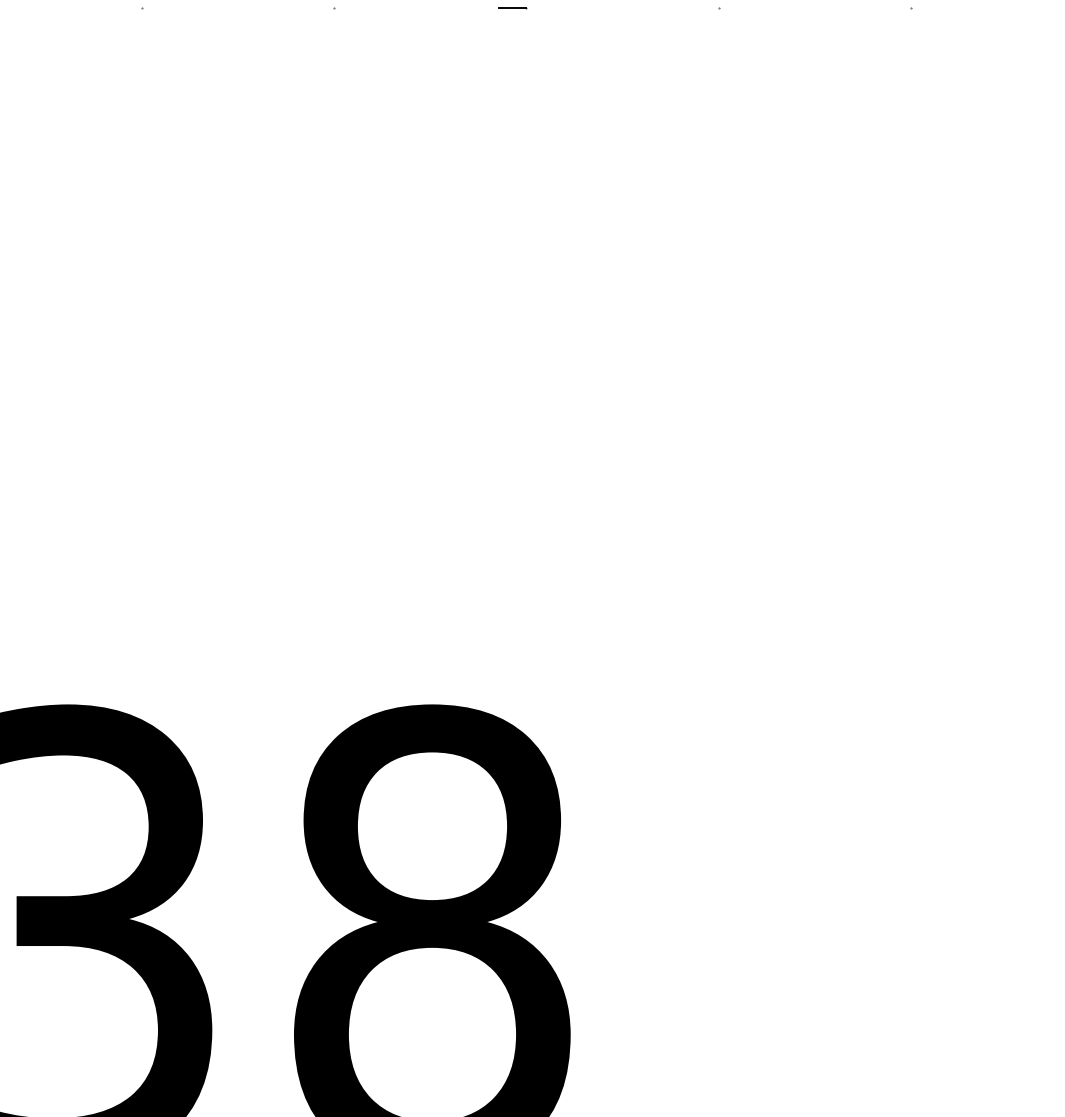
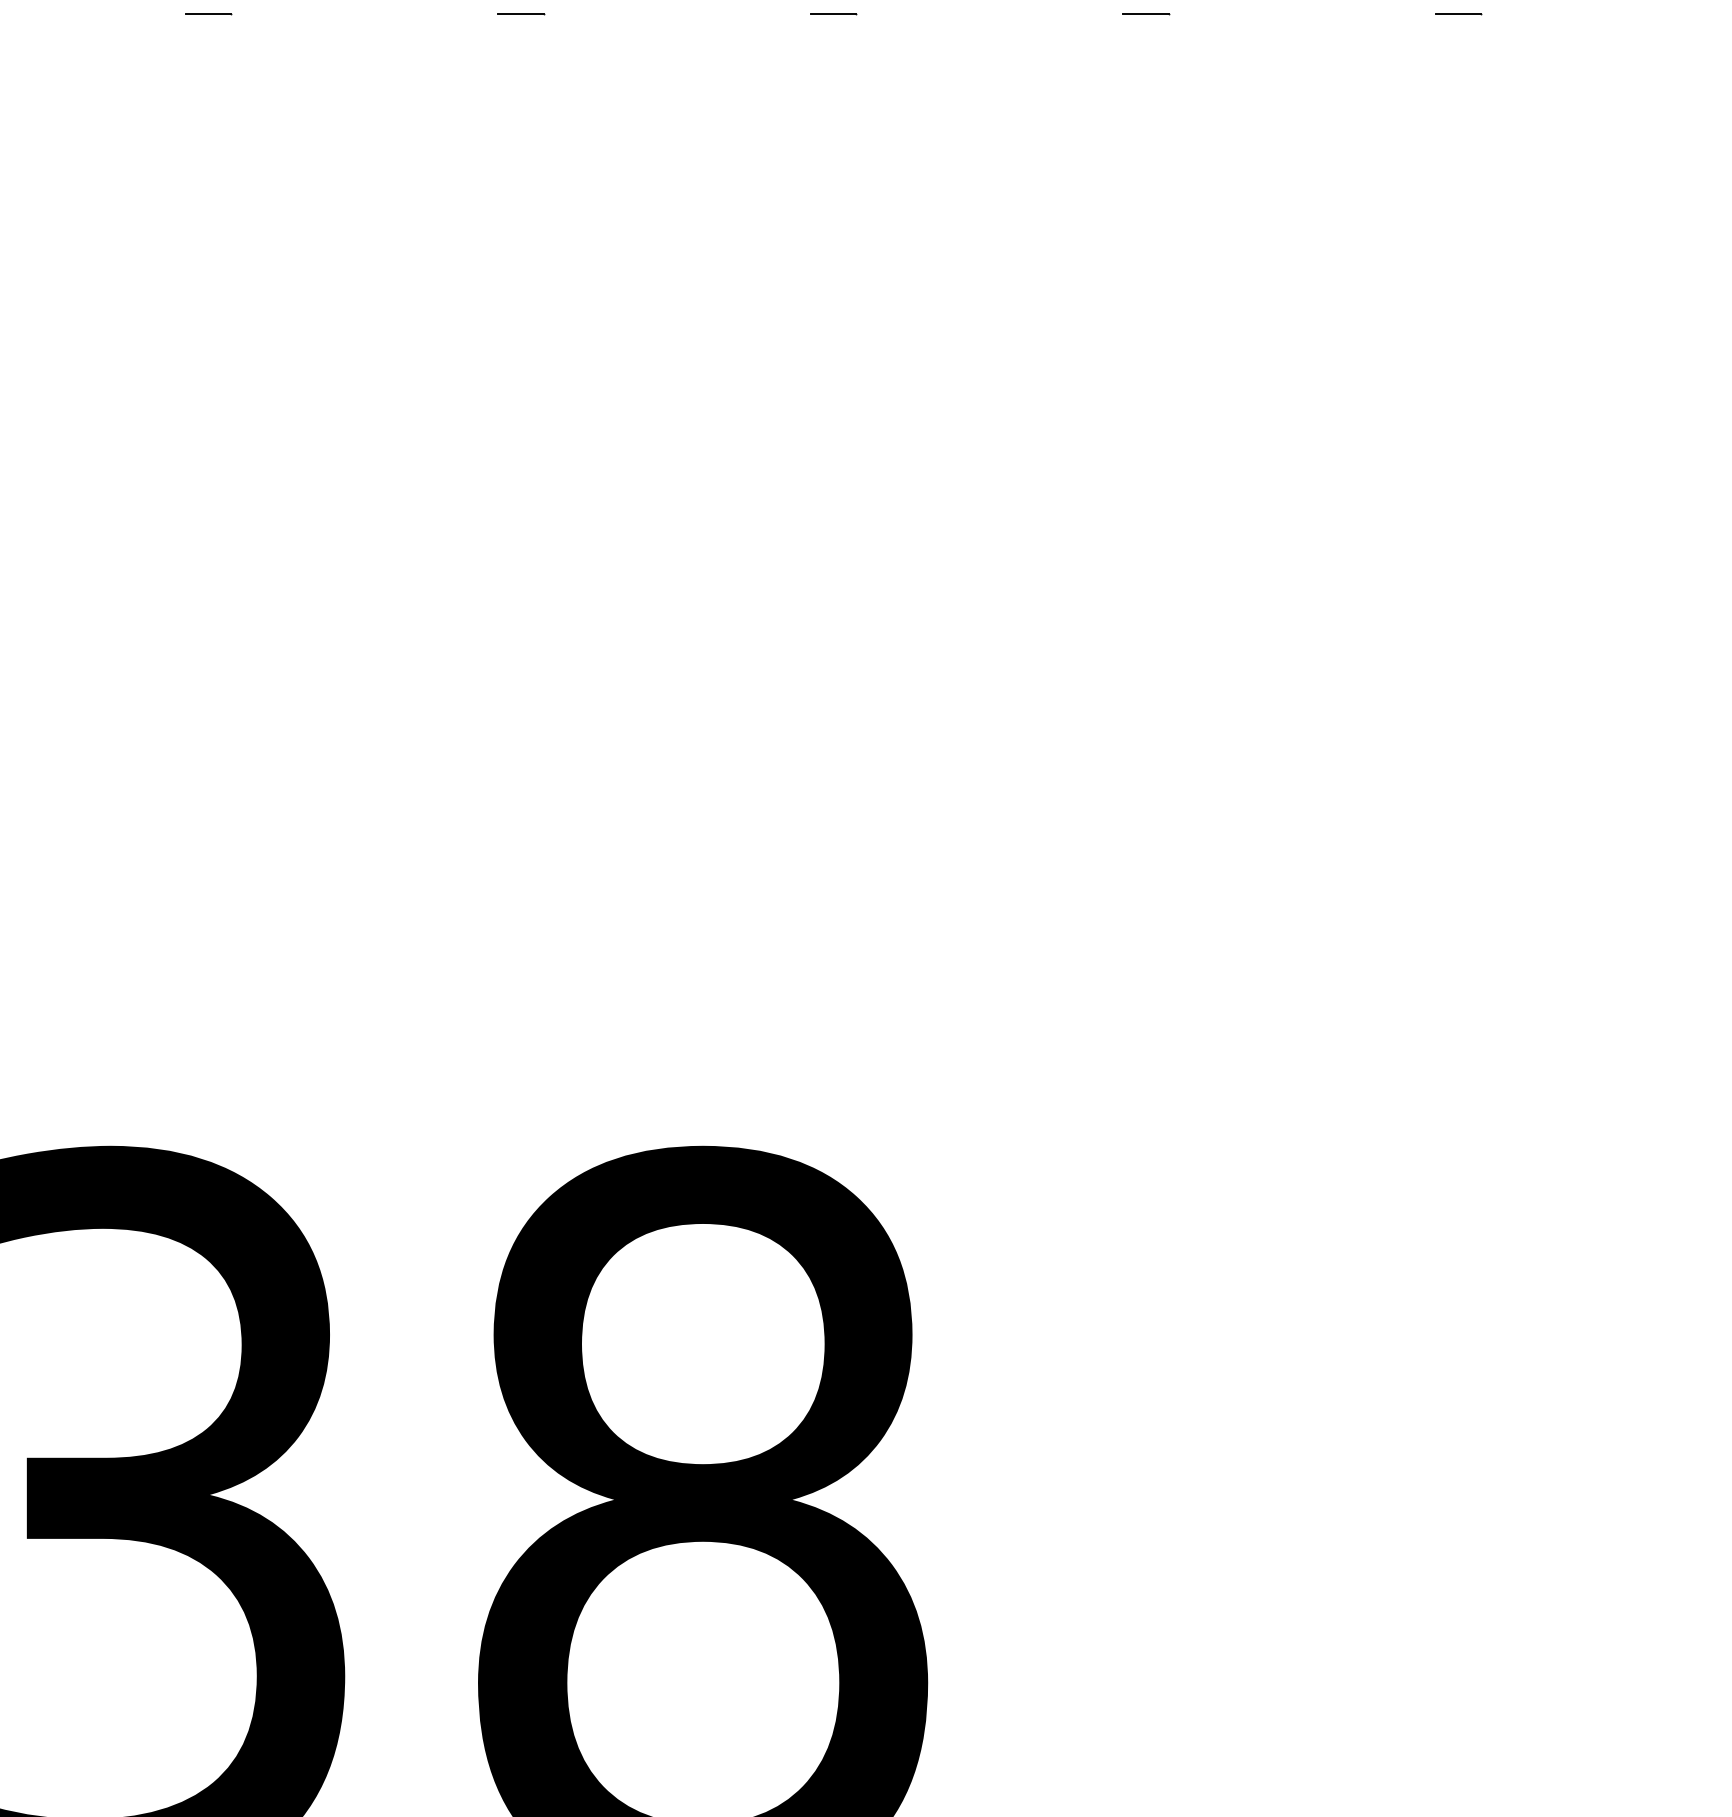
line: (128, 8) -> (208, 13), added
line: (320, 8) -> (521, 13), added
line: (704, 8) -> (1145, 13), added
line: (896, 8) -> (1458, 13), added

